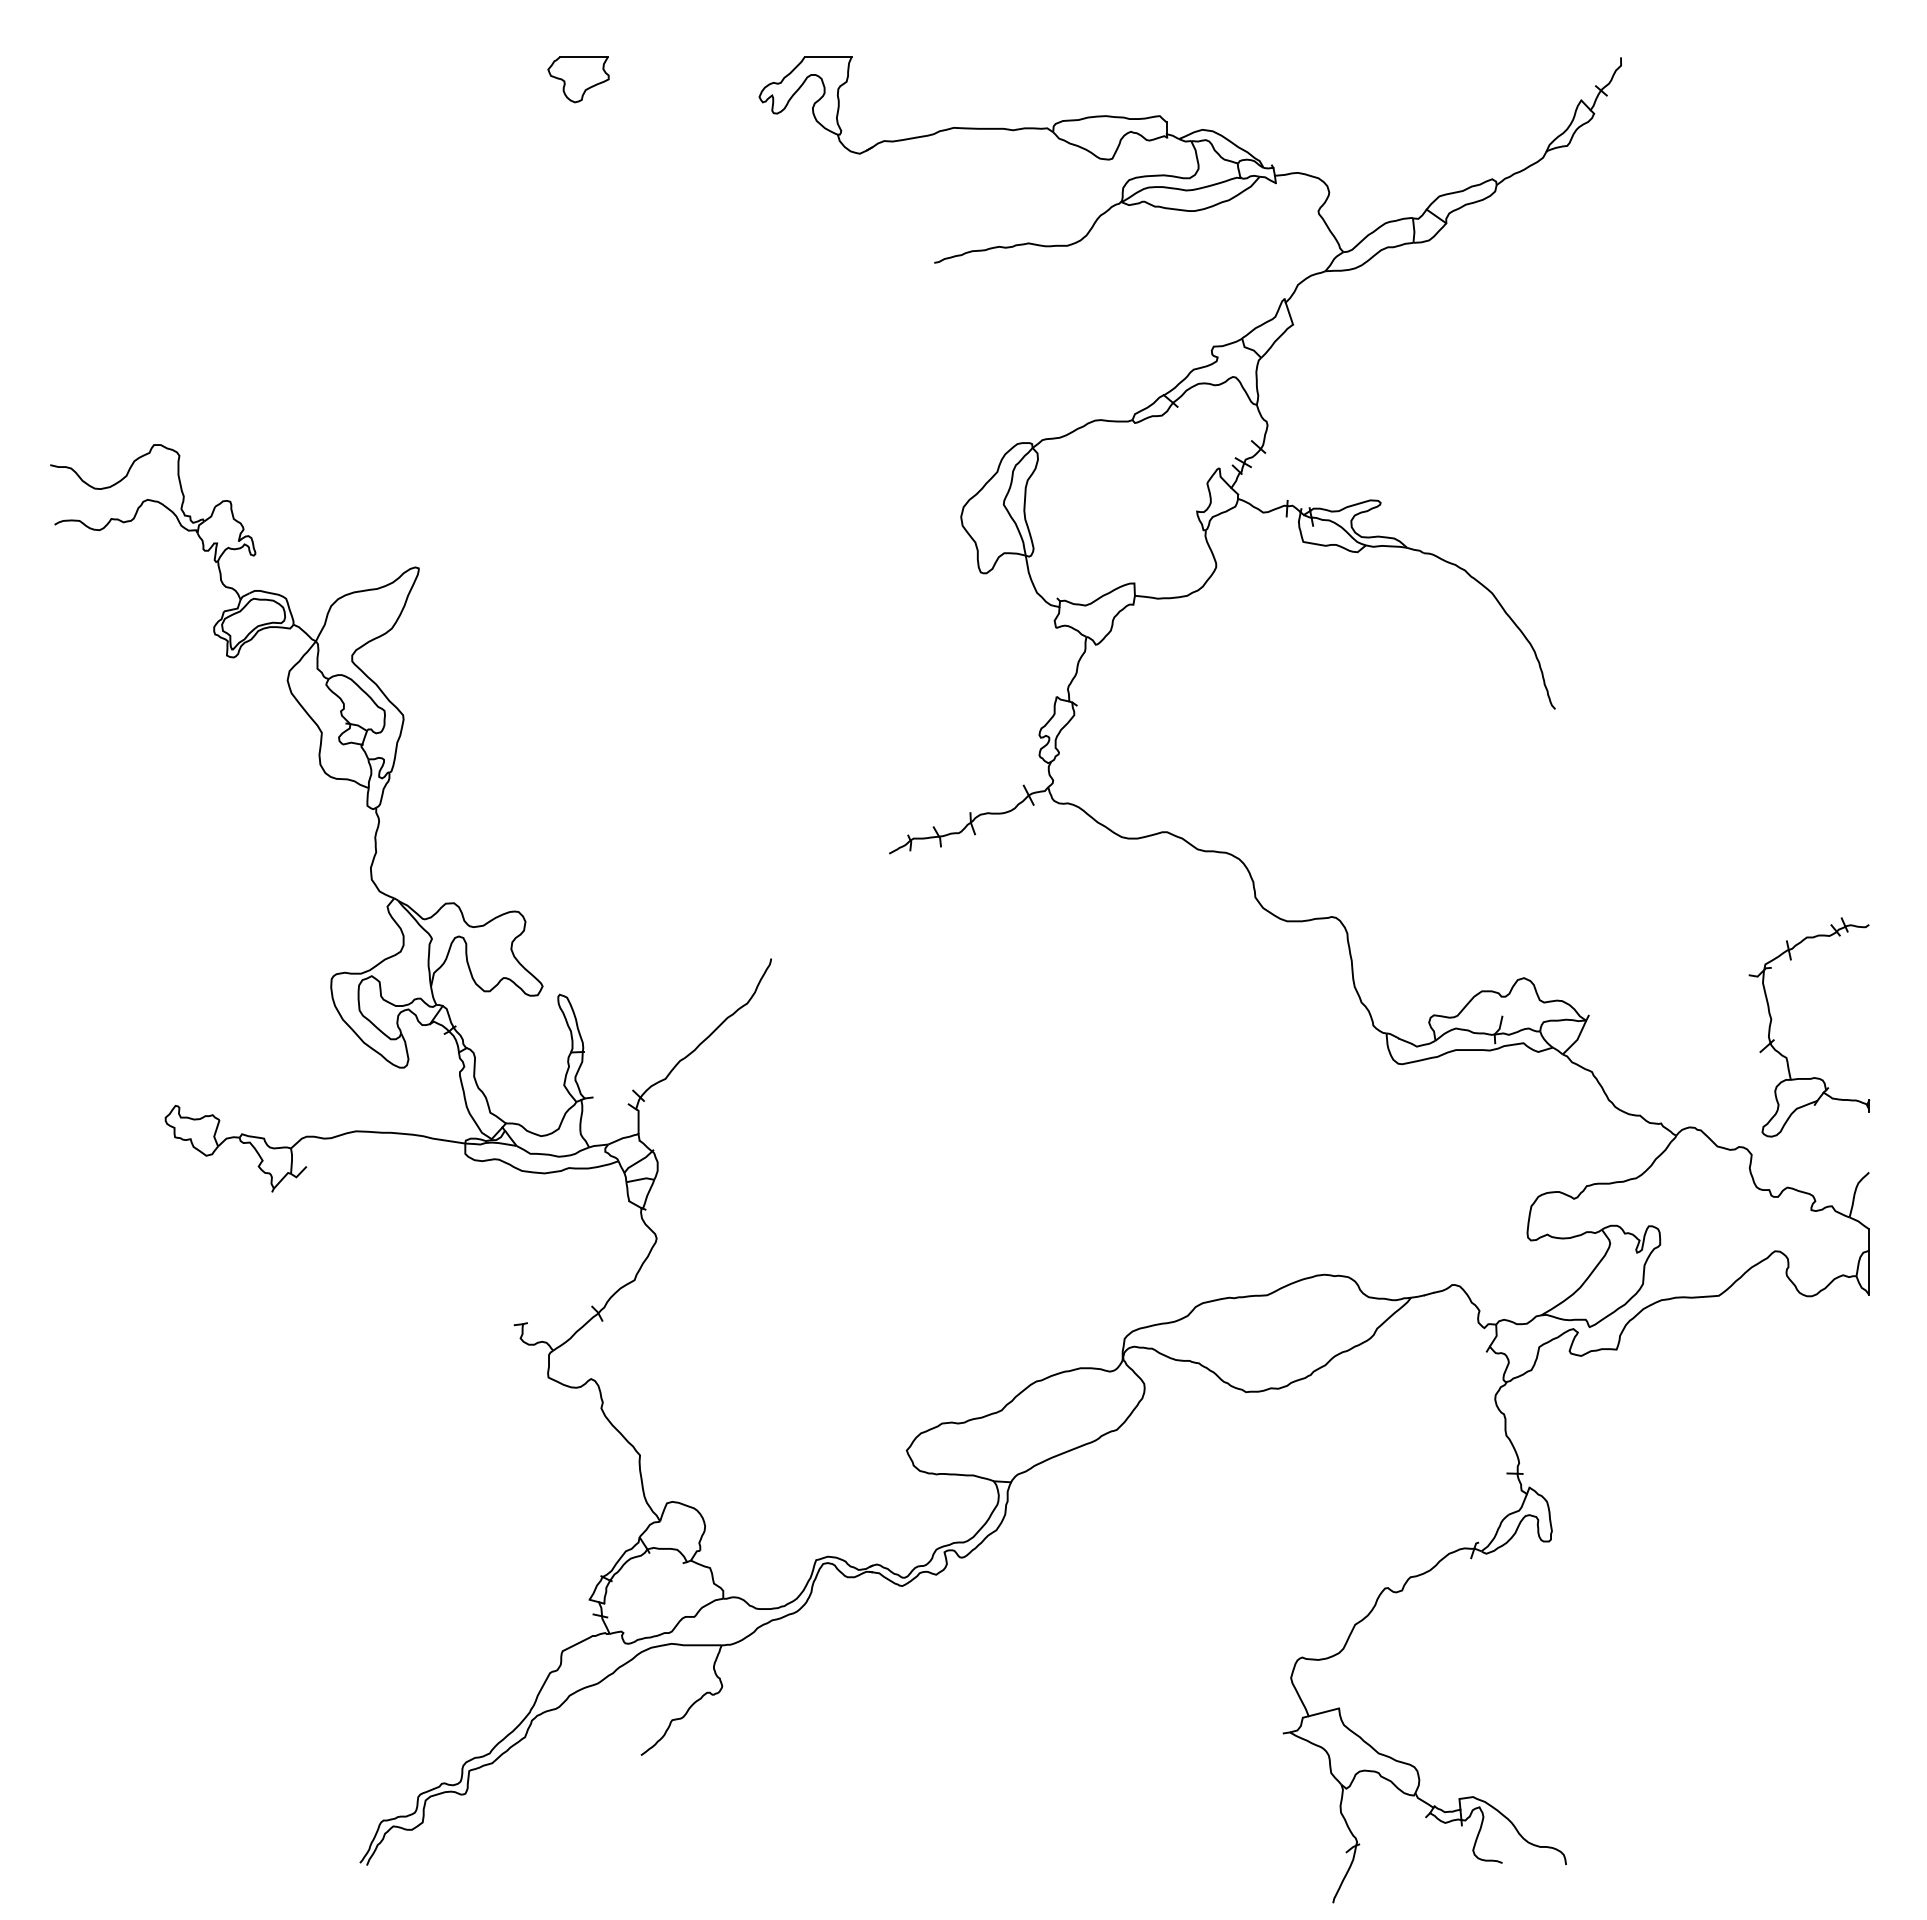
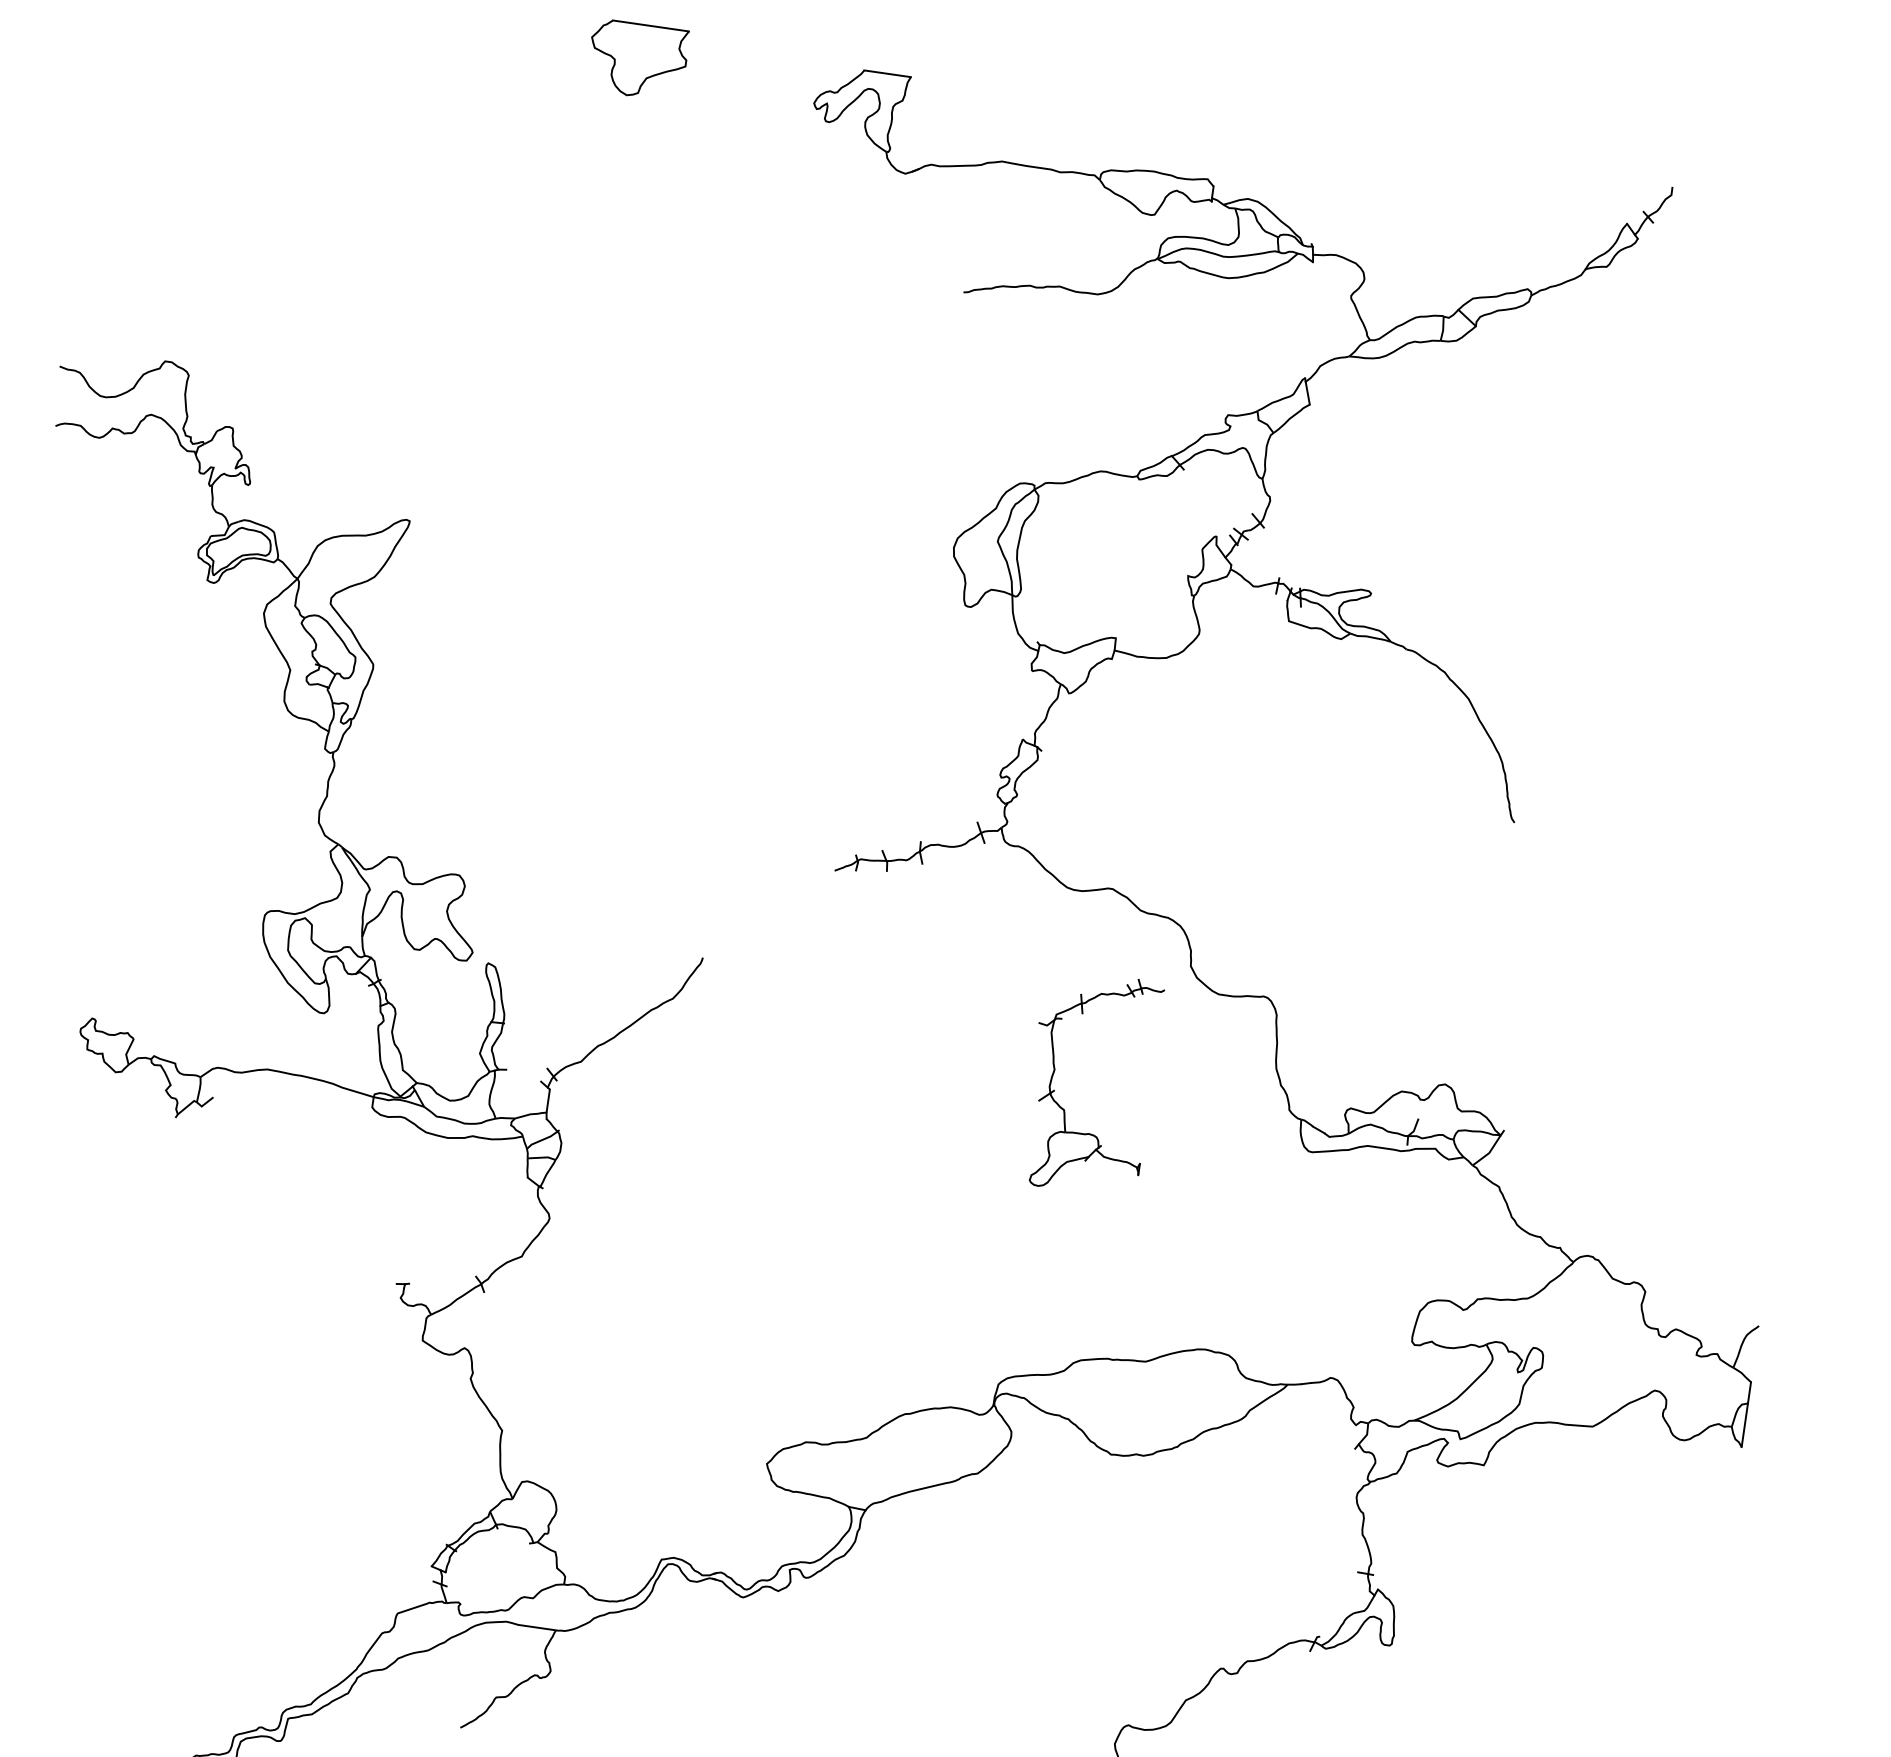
part: (578, 79) -> (637, 60), size x1.6
part: (1774, 1039) -> (1054, 1090), moved

